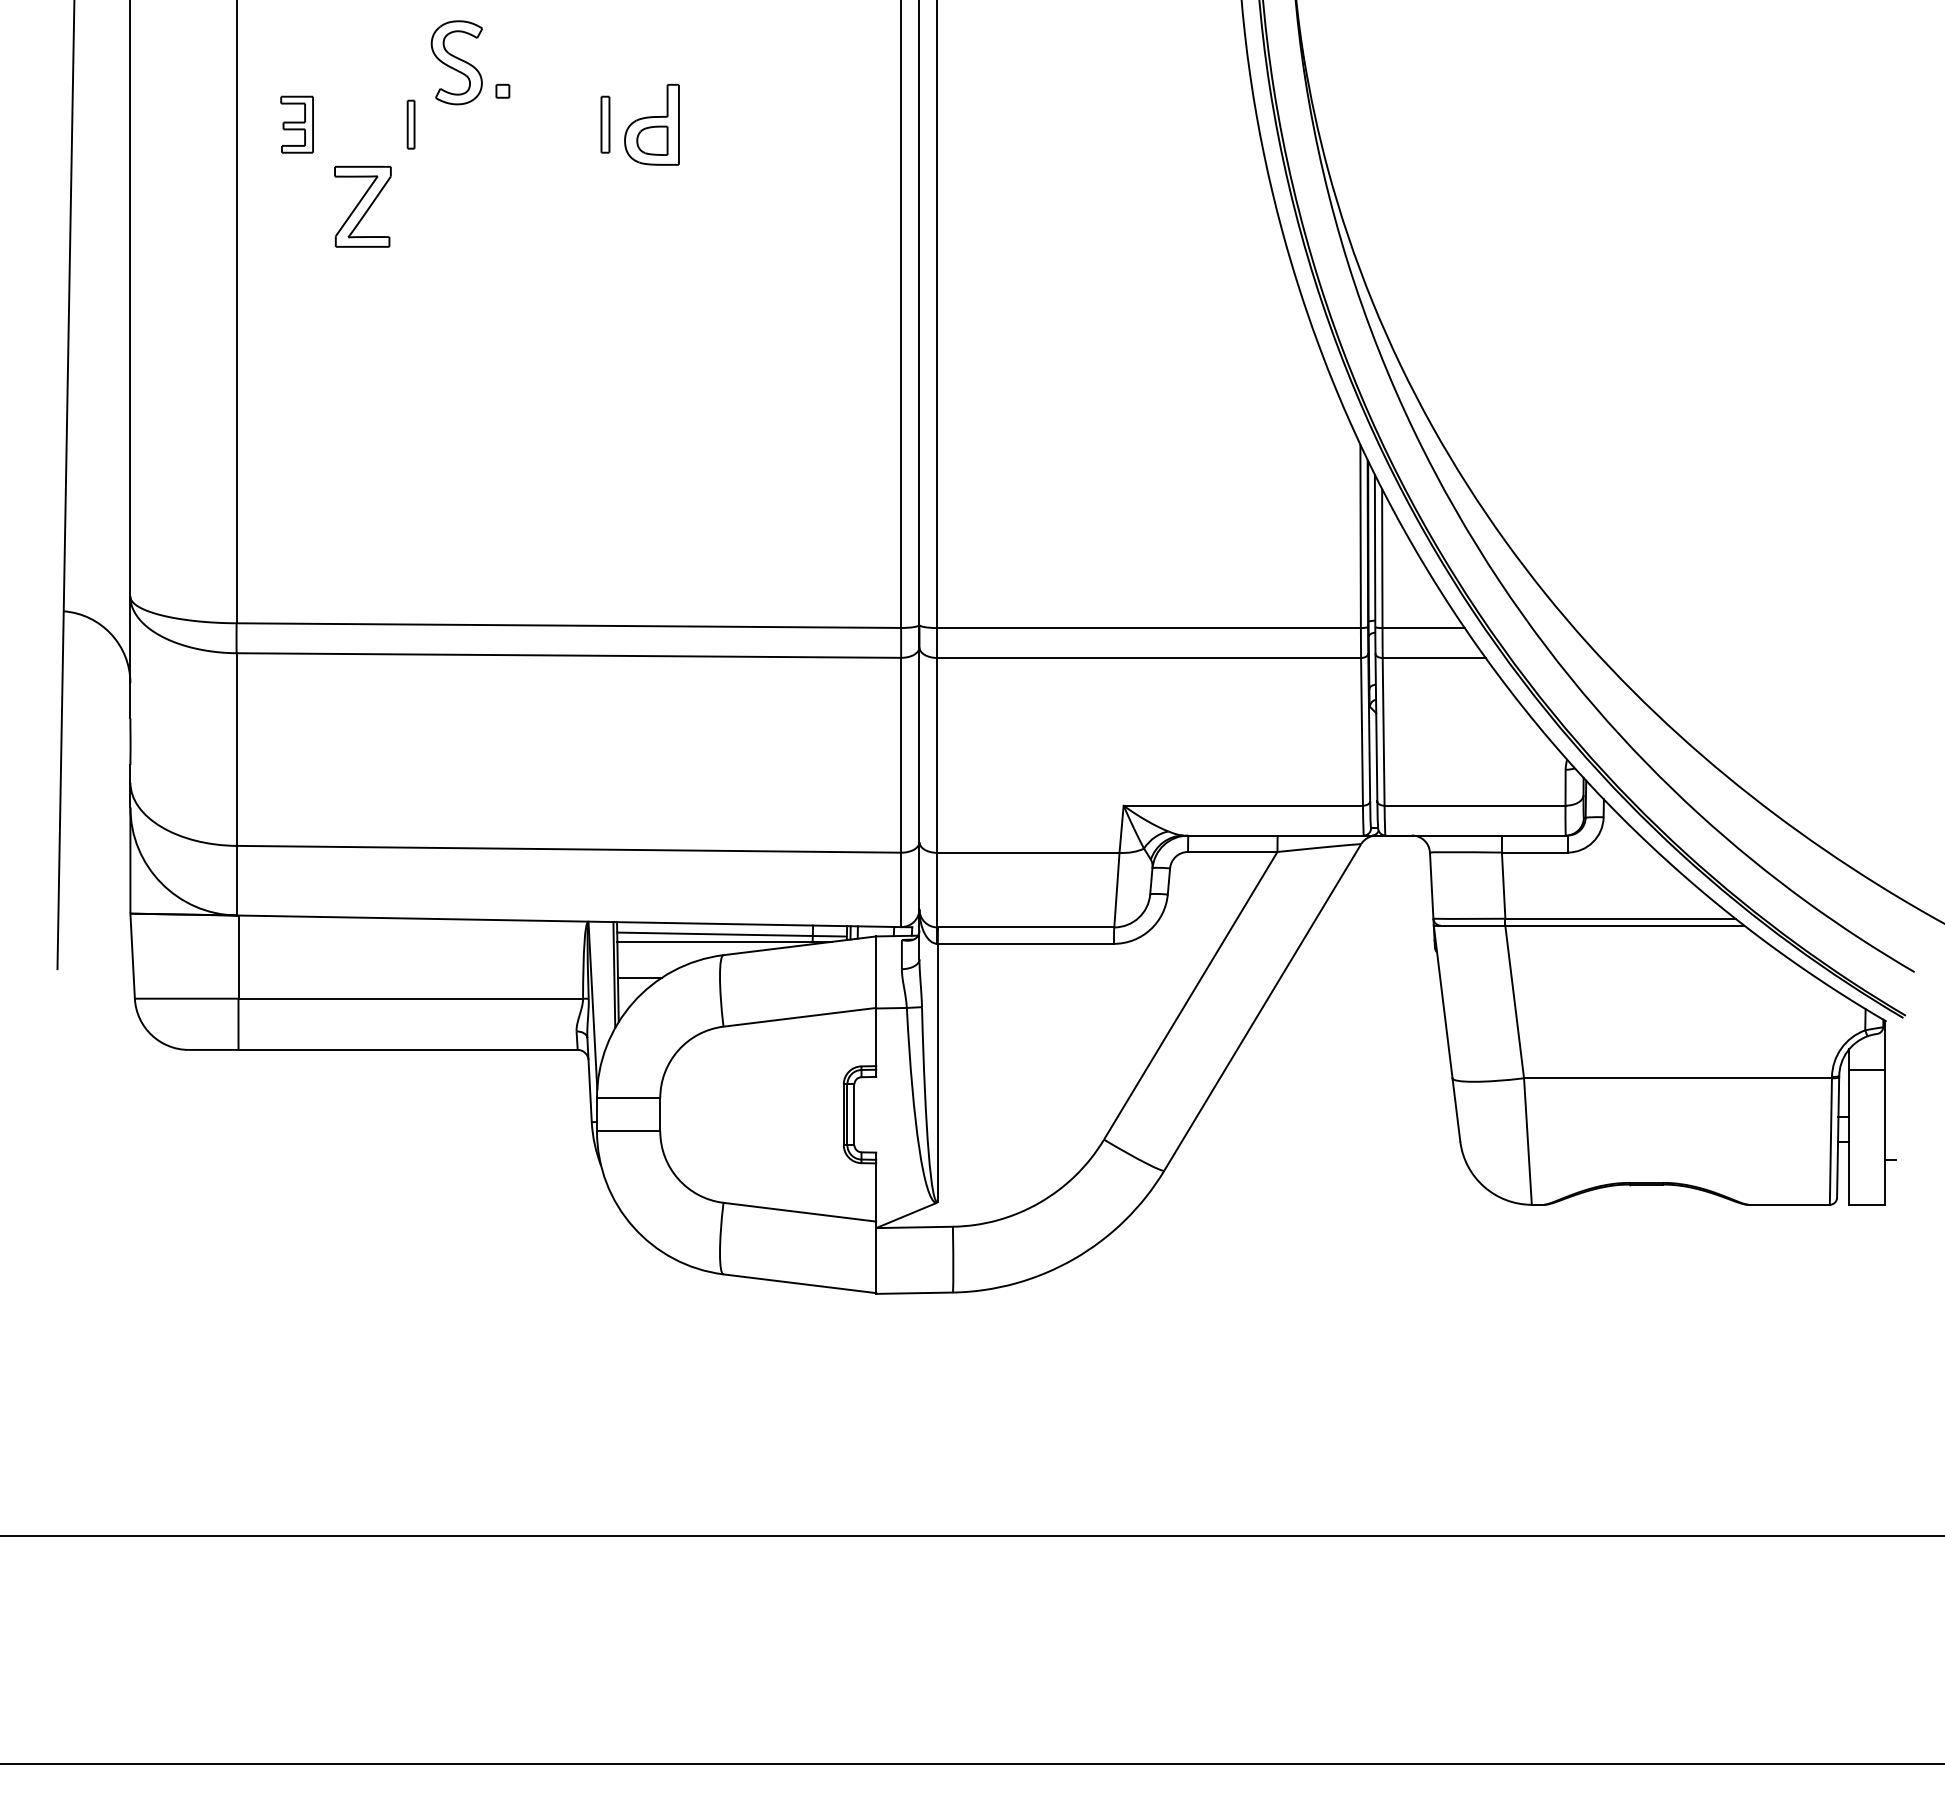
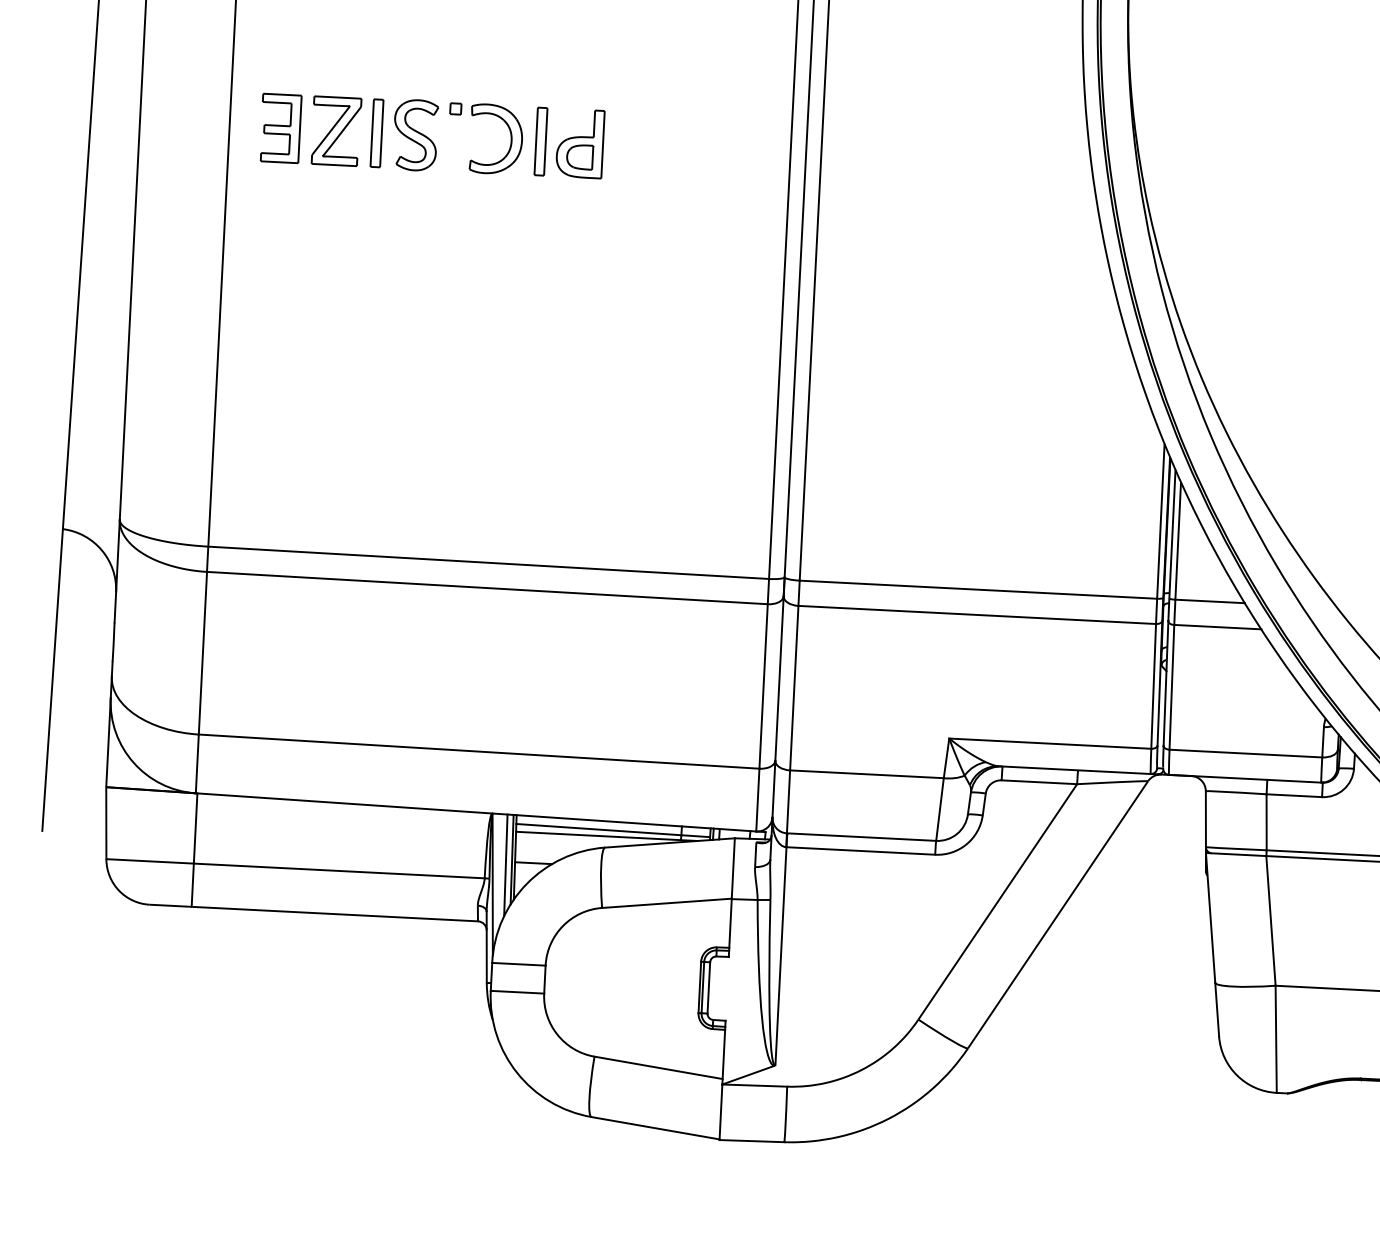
part: (456, 62) -> (415, 134), moved
part: (296, 124) -> (280, 128), size x1.43
part: (410, 124) -> (376, 133), size x1.67
part: (569, 124) -> (510, 139), added
part: (605, 124) -> (541, 141), size x1.43
part: (362, 206) -> (335, 130), moved
line: (607, 981) -> (506, 864), added

